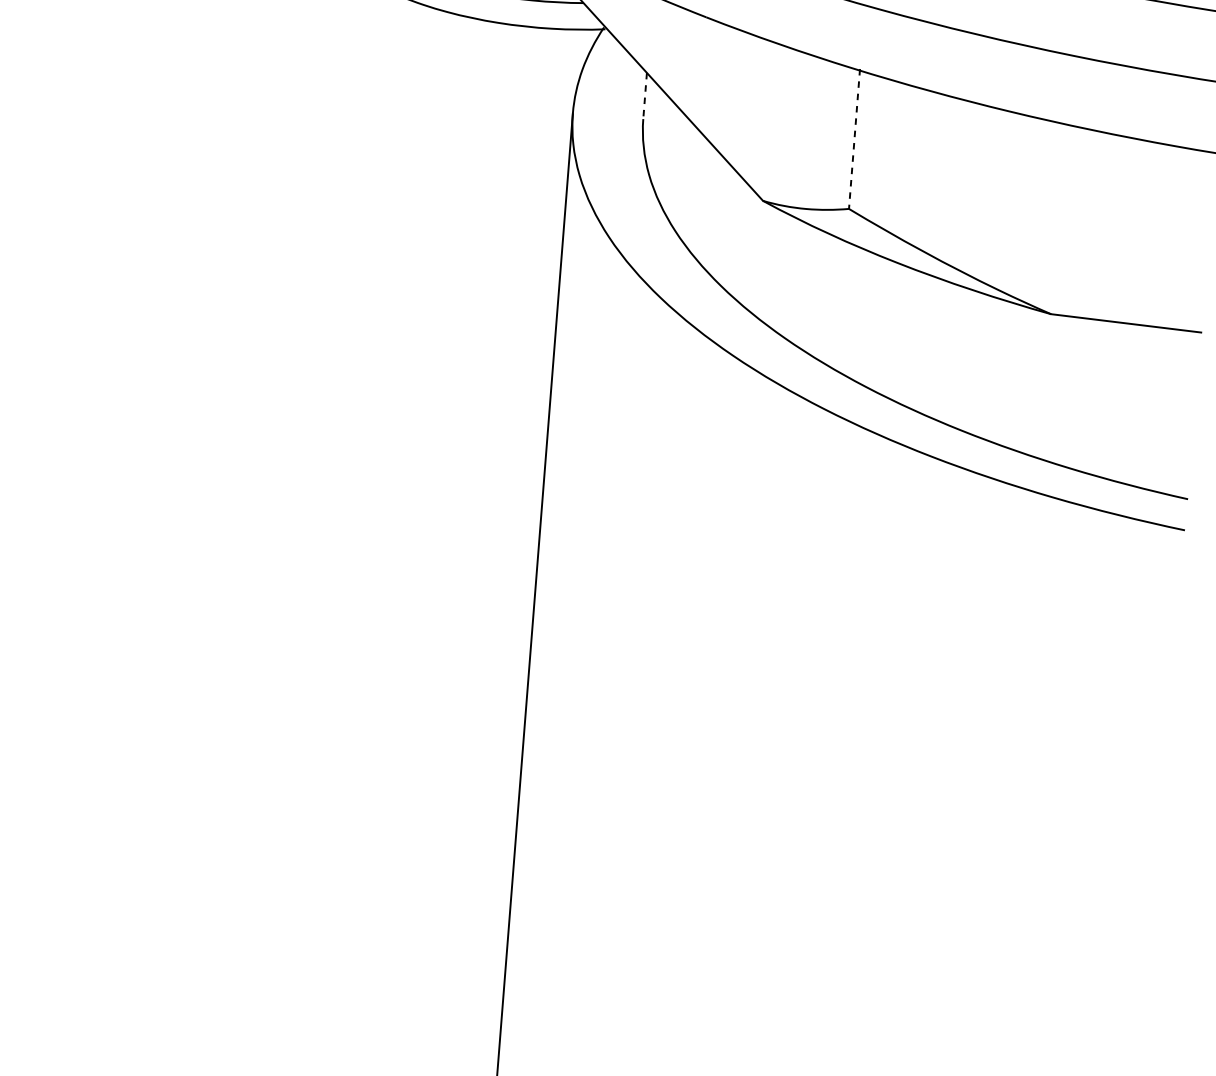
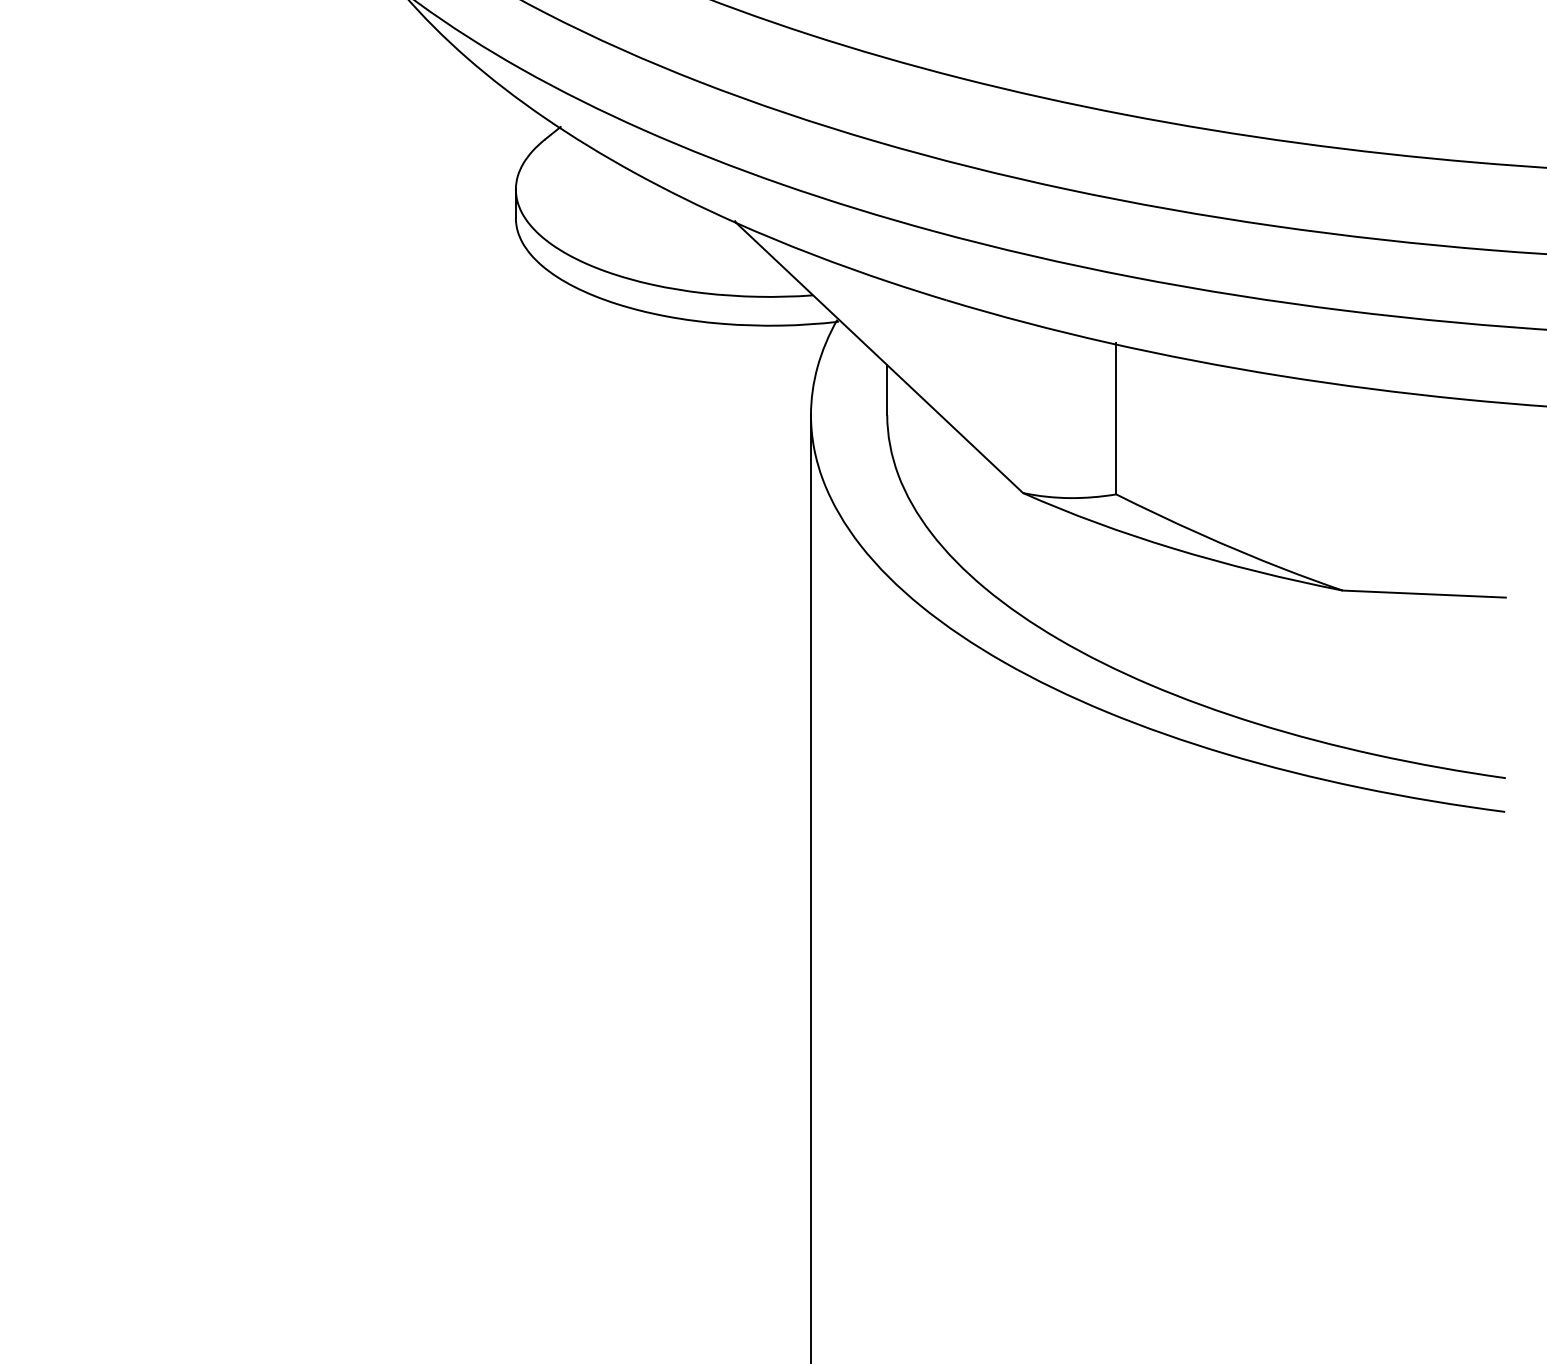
line: (645, 96) -> (887, 390), dashed -> solid
line: (854, 138) -> (1116, 418), dashed -> solid

